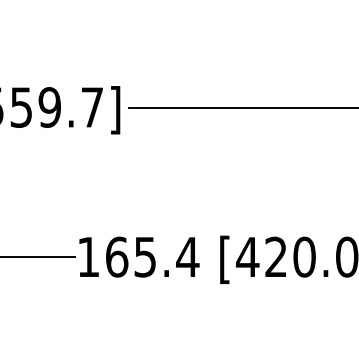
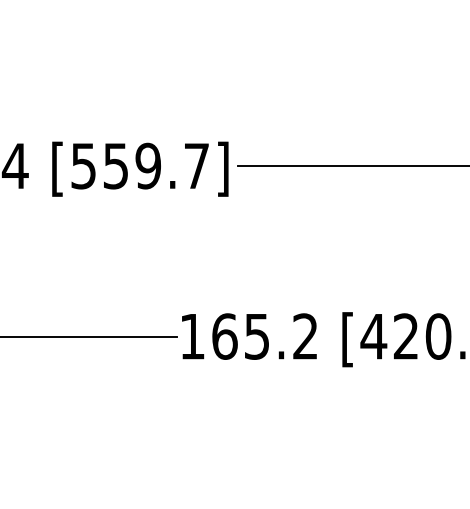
text: (187, 257) -> (305, 336), 165.4 -> 165.2

